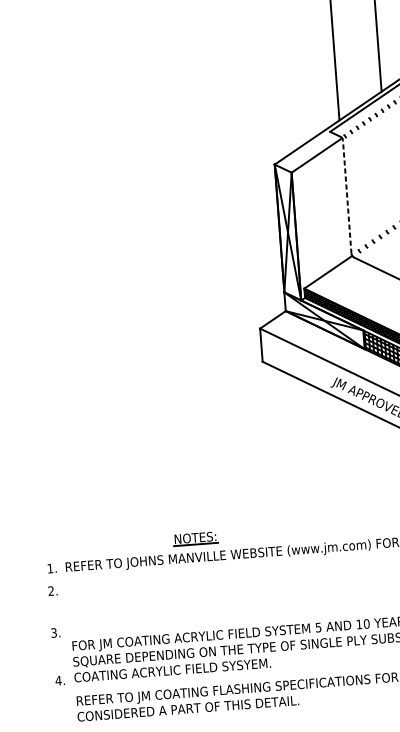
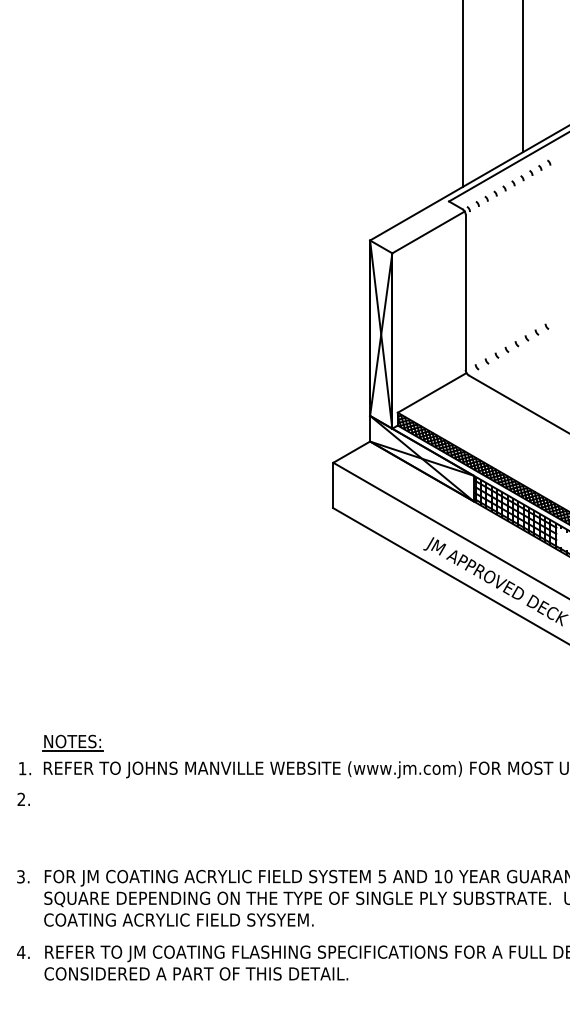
line: (347, 197) -> (465, 292), dashed -> solid
part: (195, 538) -> (72, 742), moved
text: (55, 632) -> (23, 876), moved
text: (60, 680) -> (23, 952), moved

